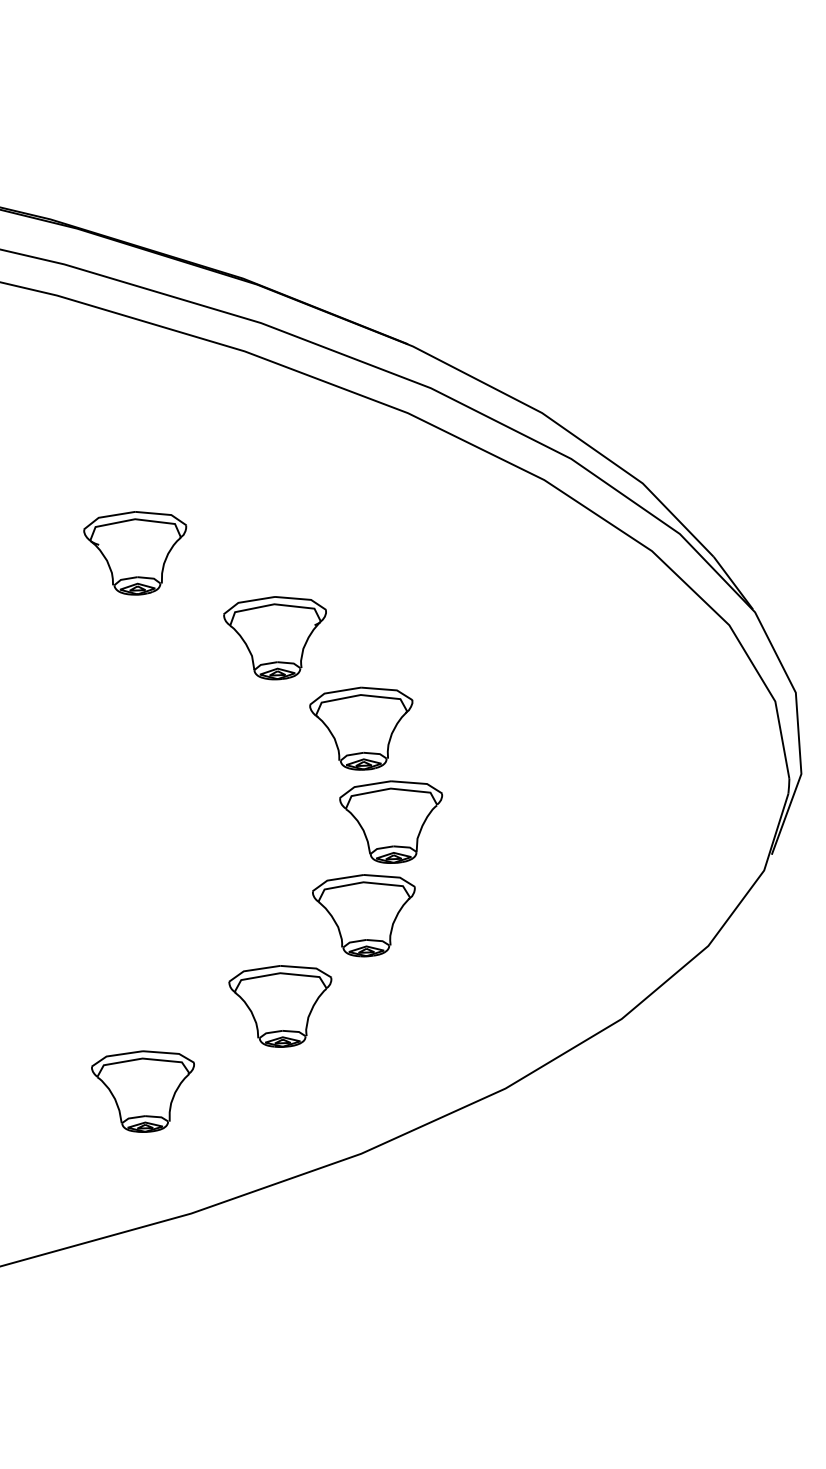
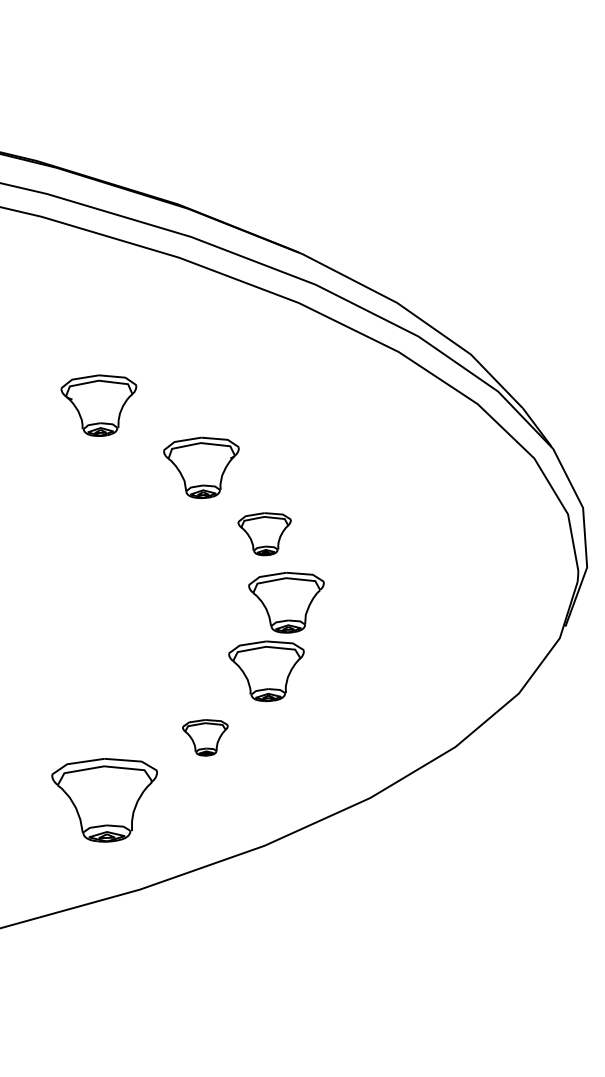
part: (361, 728) -> (264, 534), size x0.7
part: (280, 1006) -> (205, 737), size x0.6
part: (142, 1091) -> (104, 800), size x1.4

